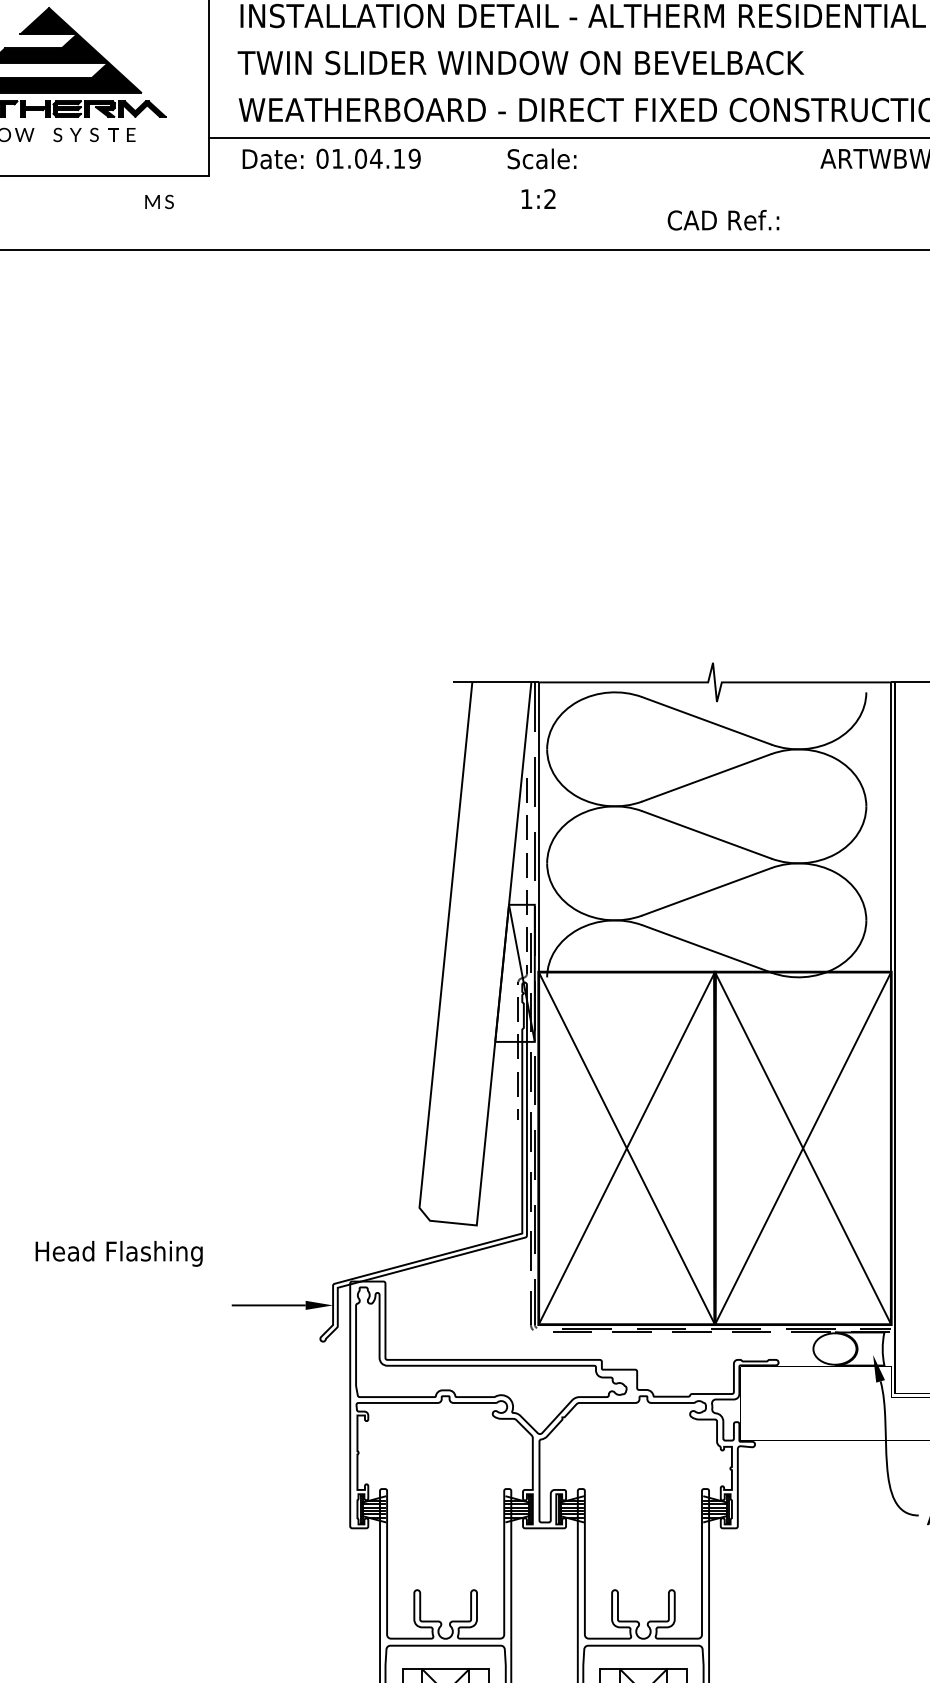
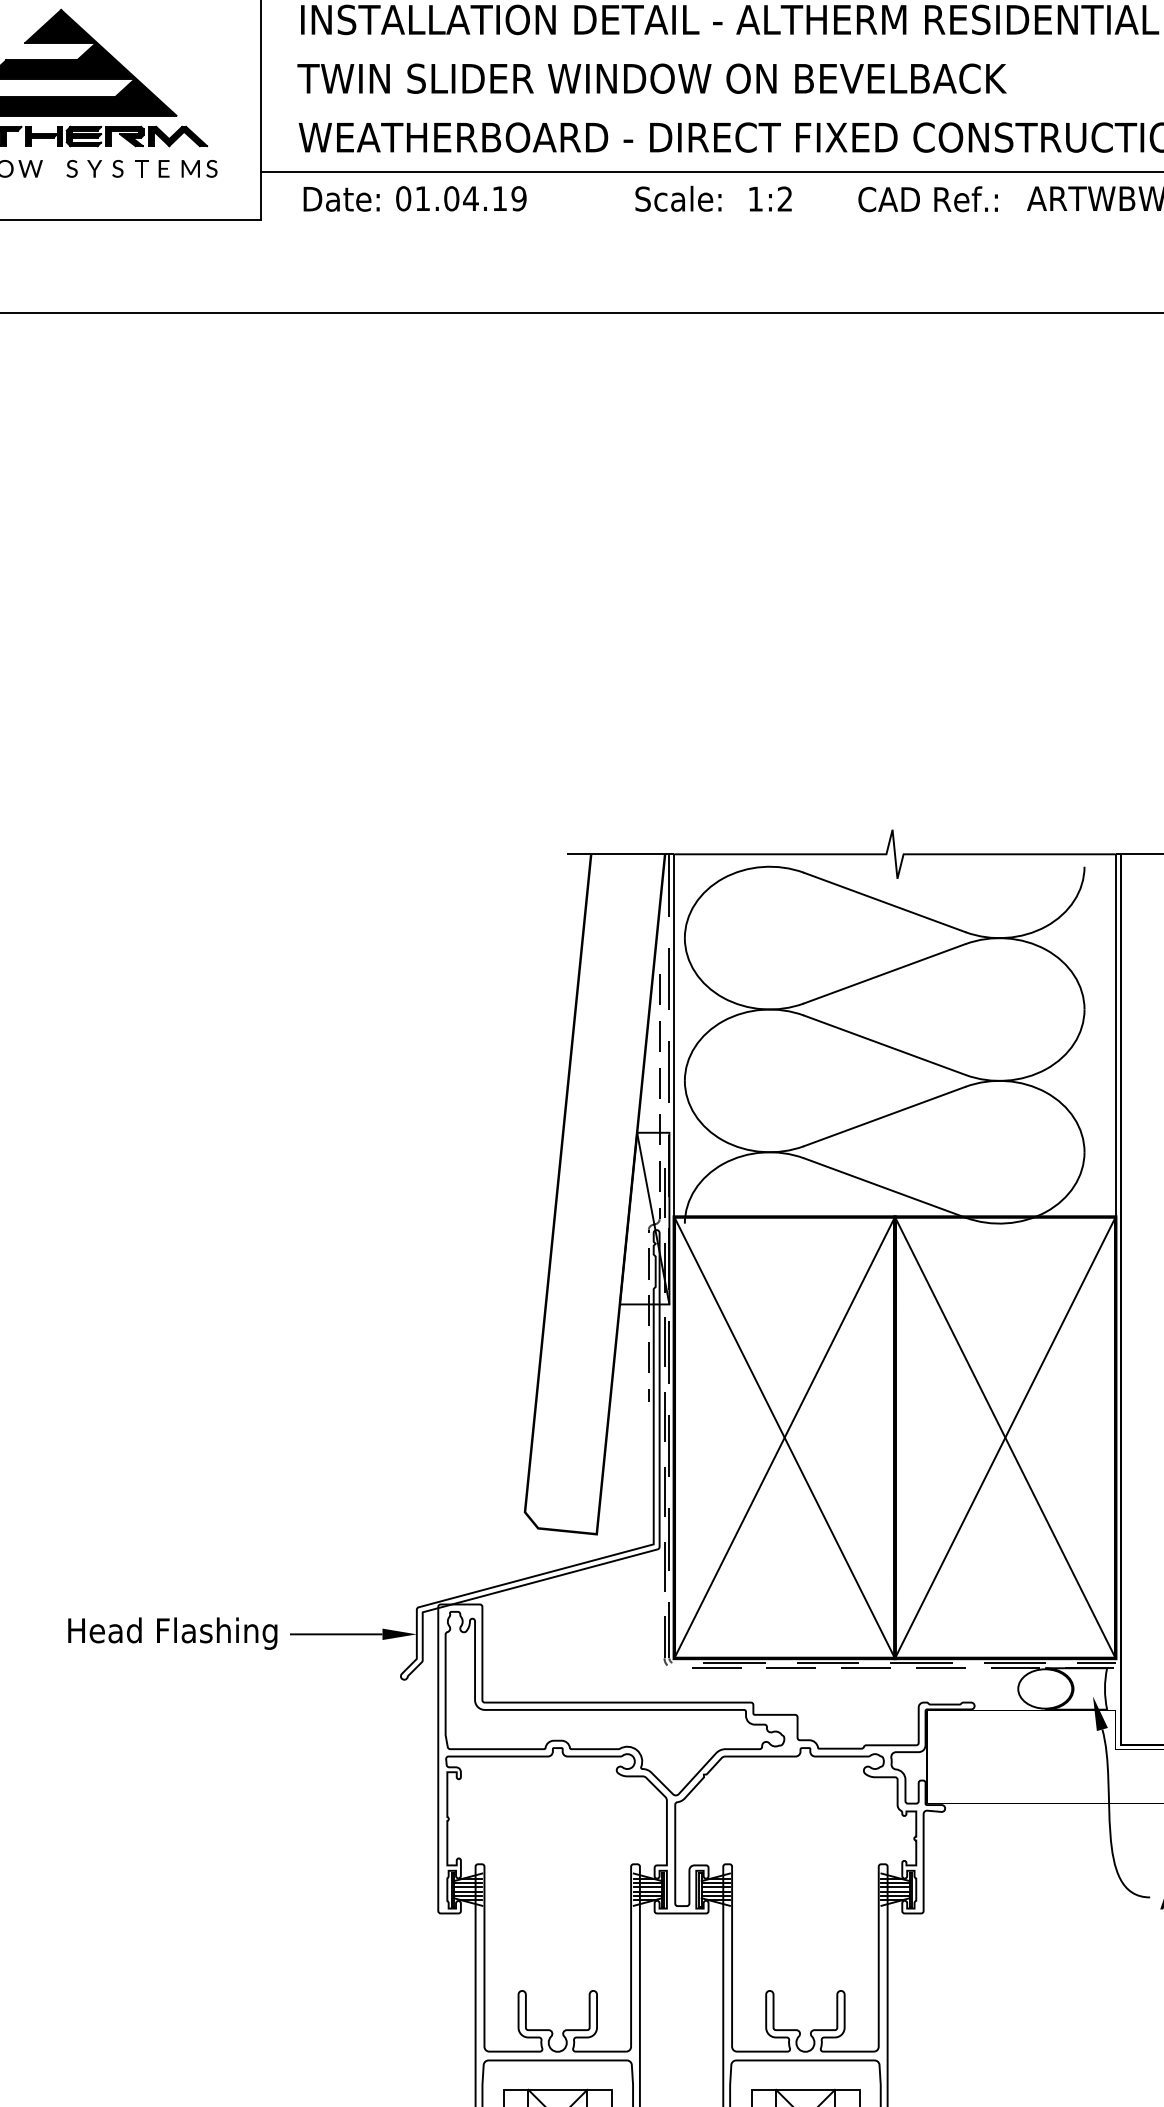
text: (538, 198) -> (770, 198), moved
text: (159, 201) -> (199, 168), moved
text: (723, 219) -> (928, 198), moved
text: (118, 1253) -> (171, 1633), moved

